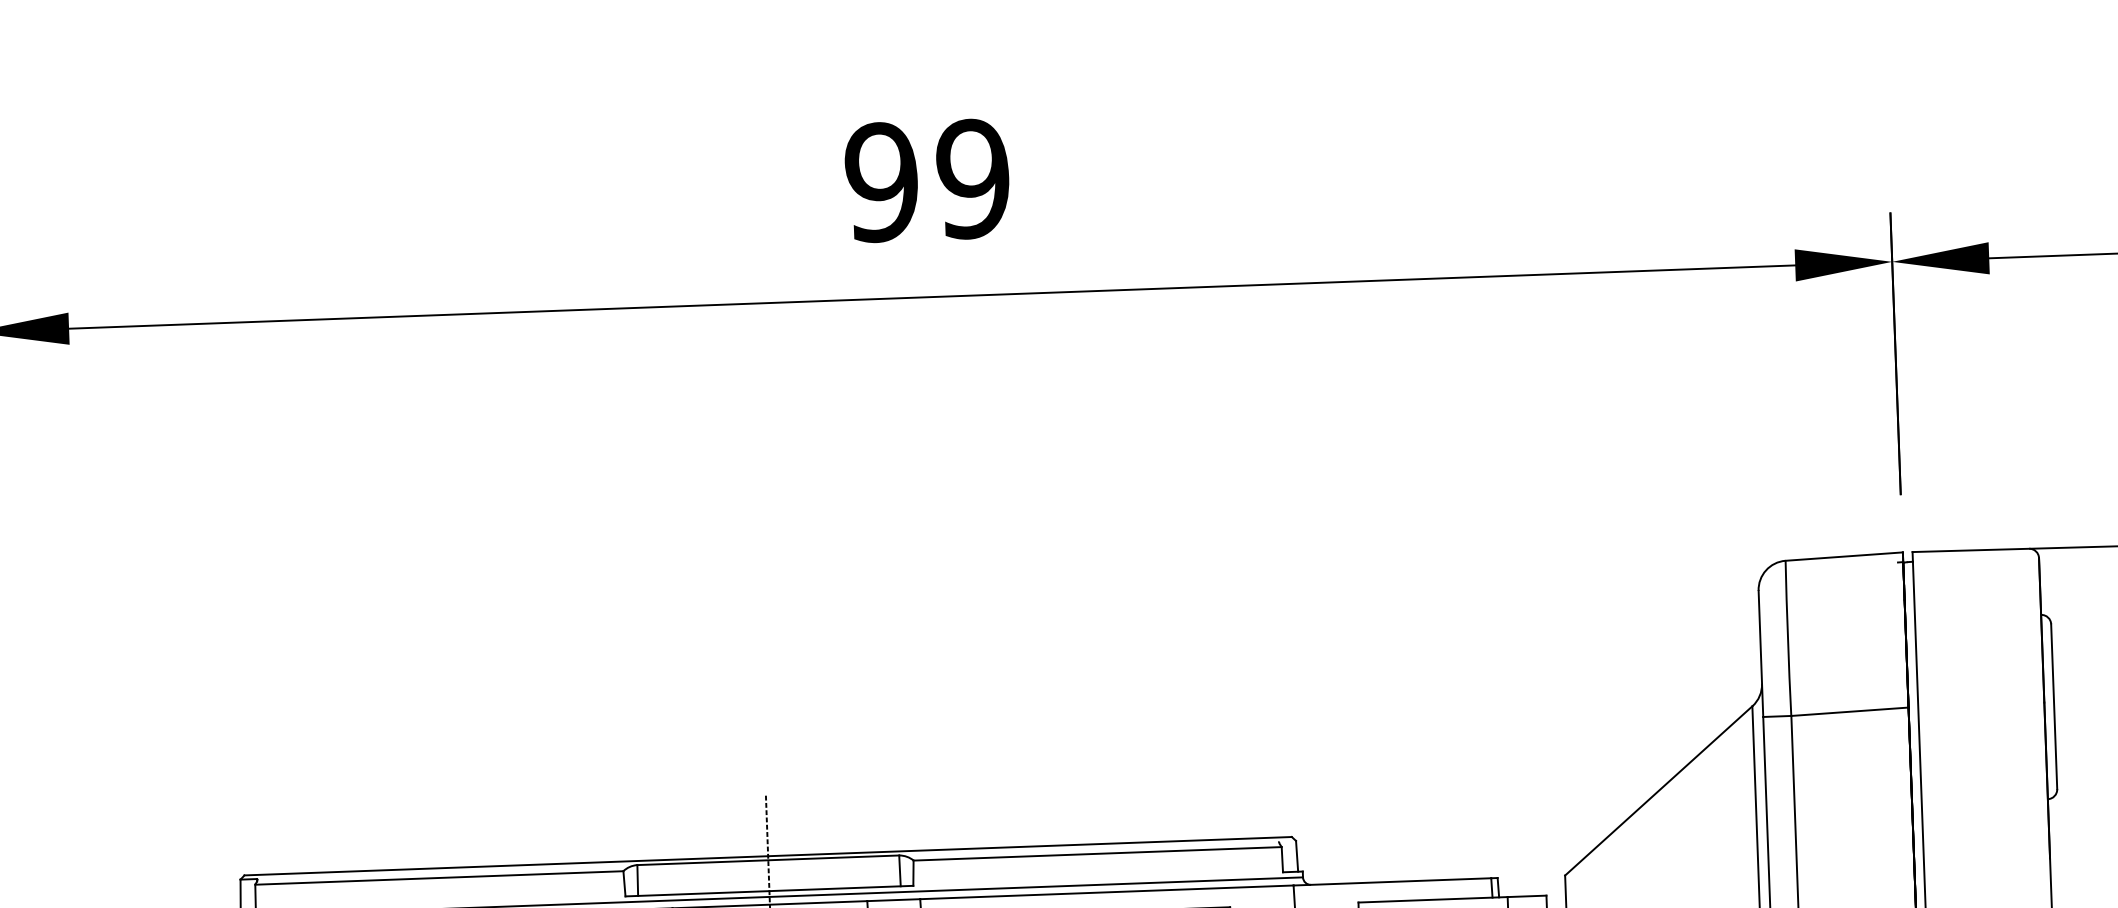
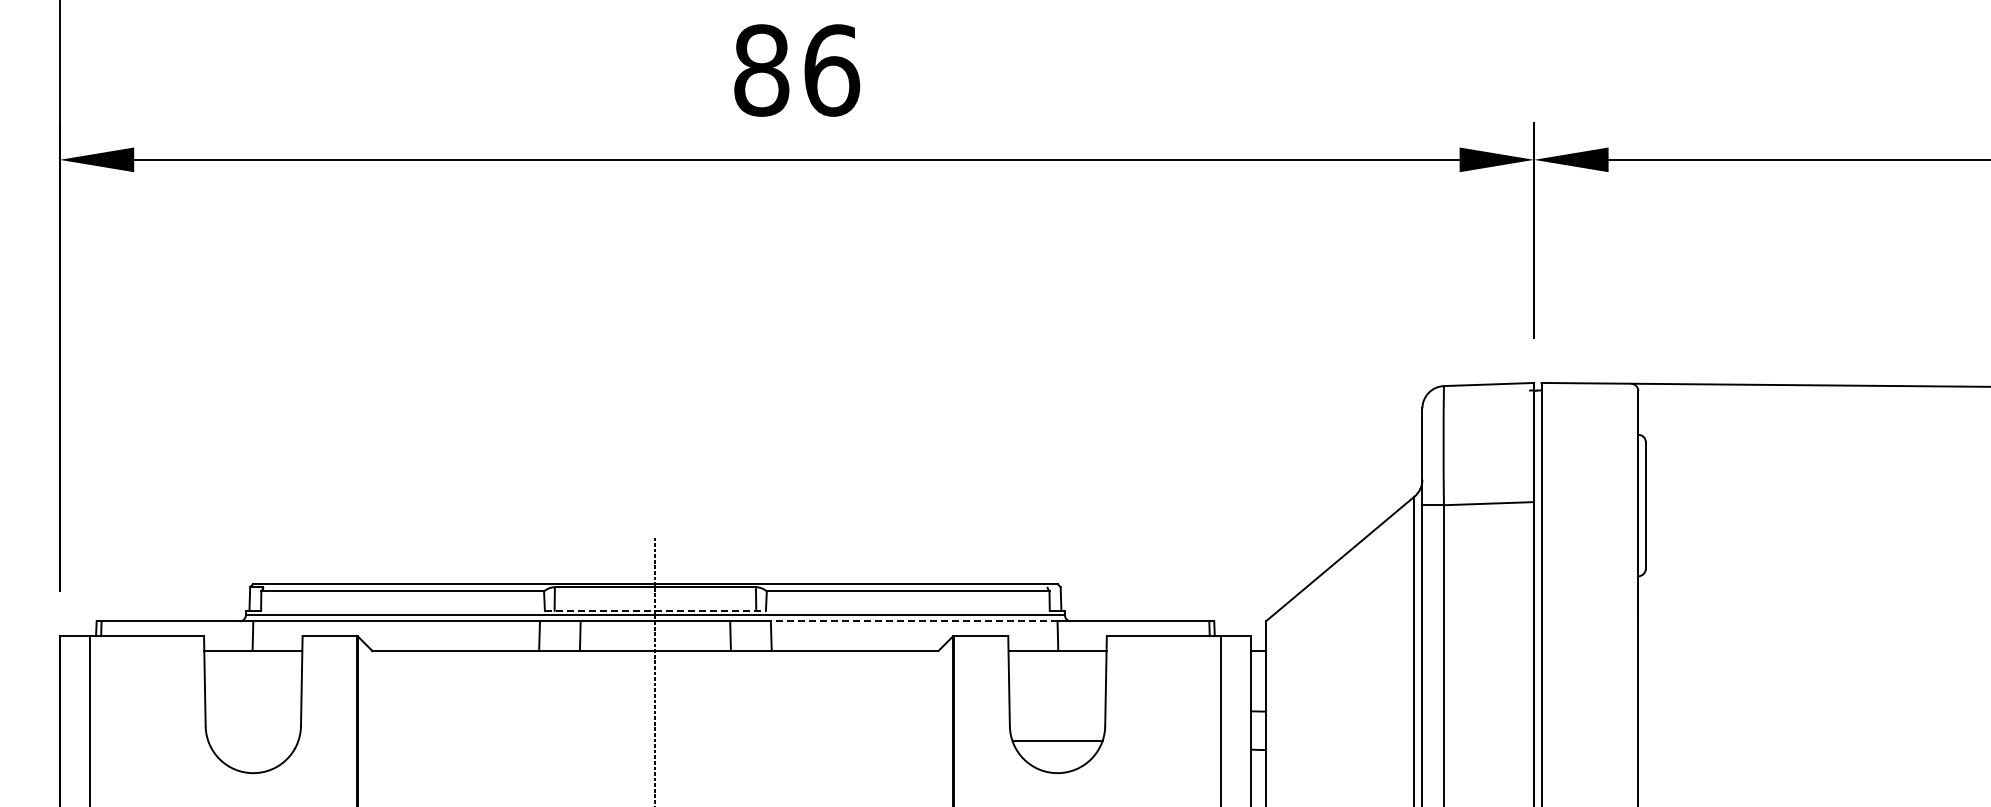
text: (927, 180) -> (796, 70), 99 -> 86
line: (769, 890) -> (655, 610), solid -> dashed
line: (1106, 892) -> (913, 621), solid -> dashed

